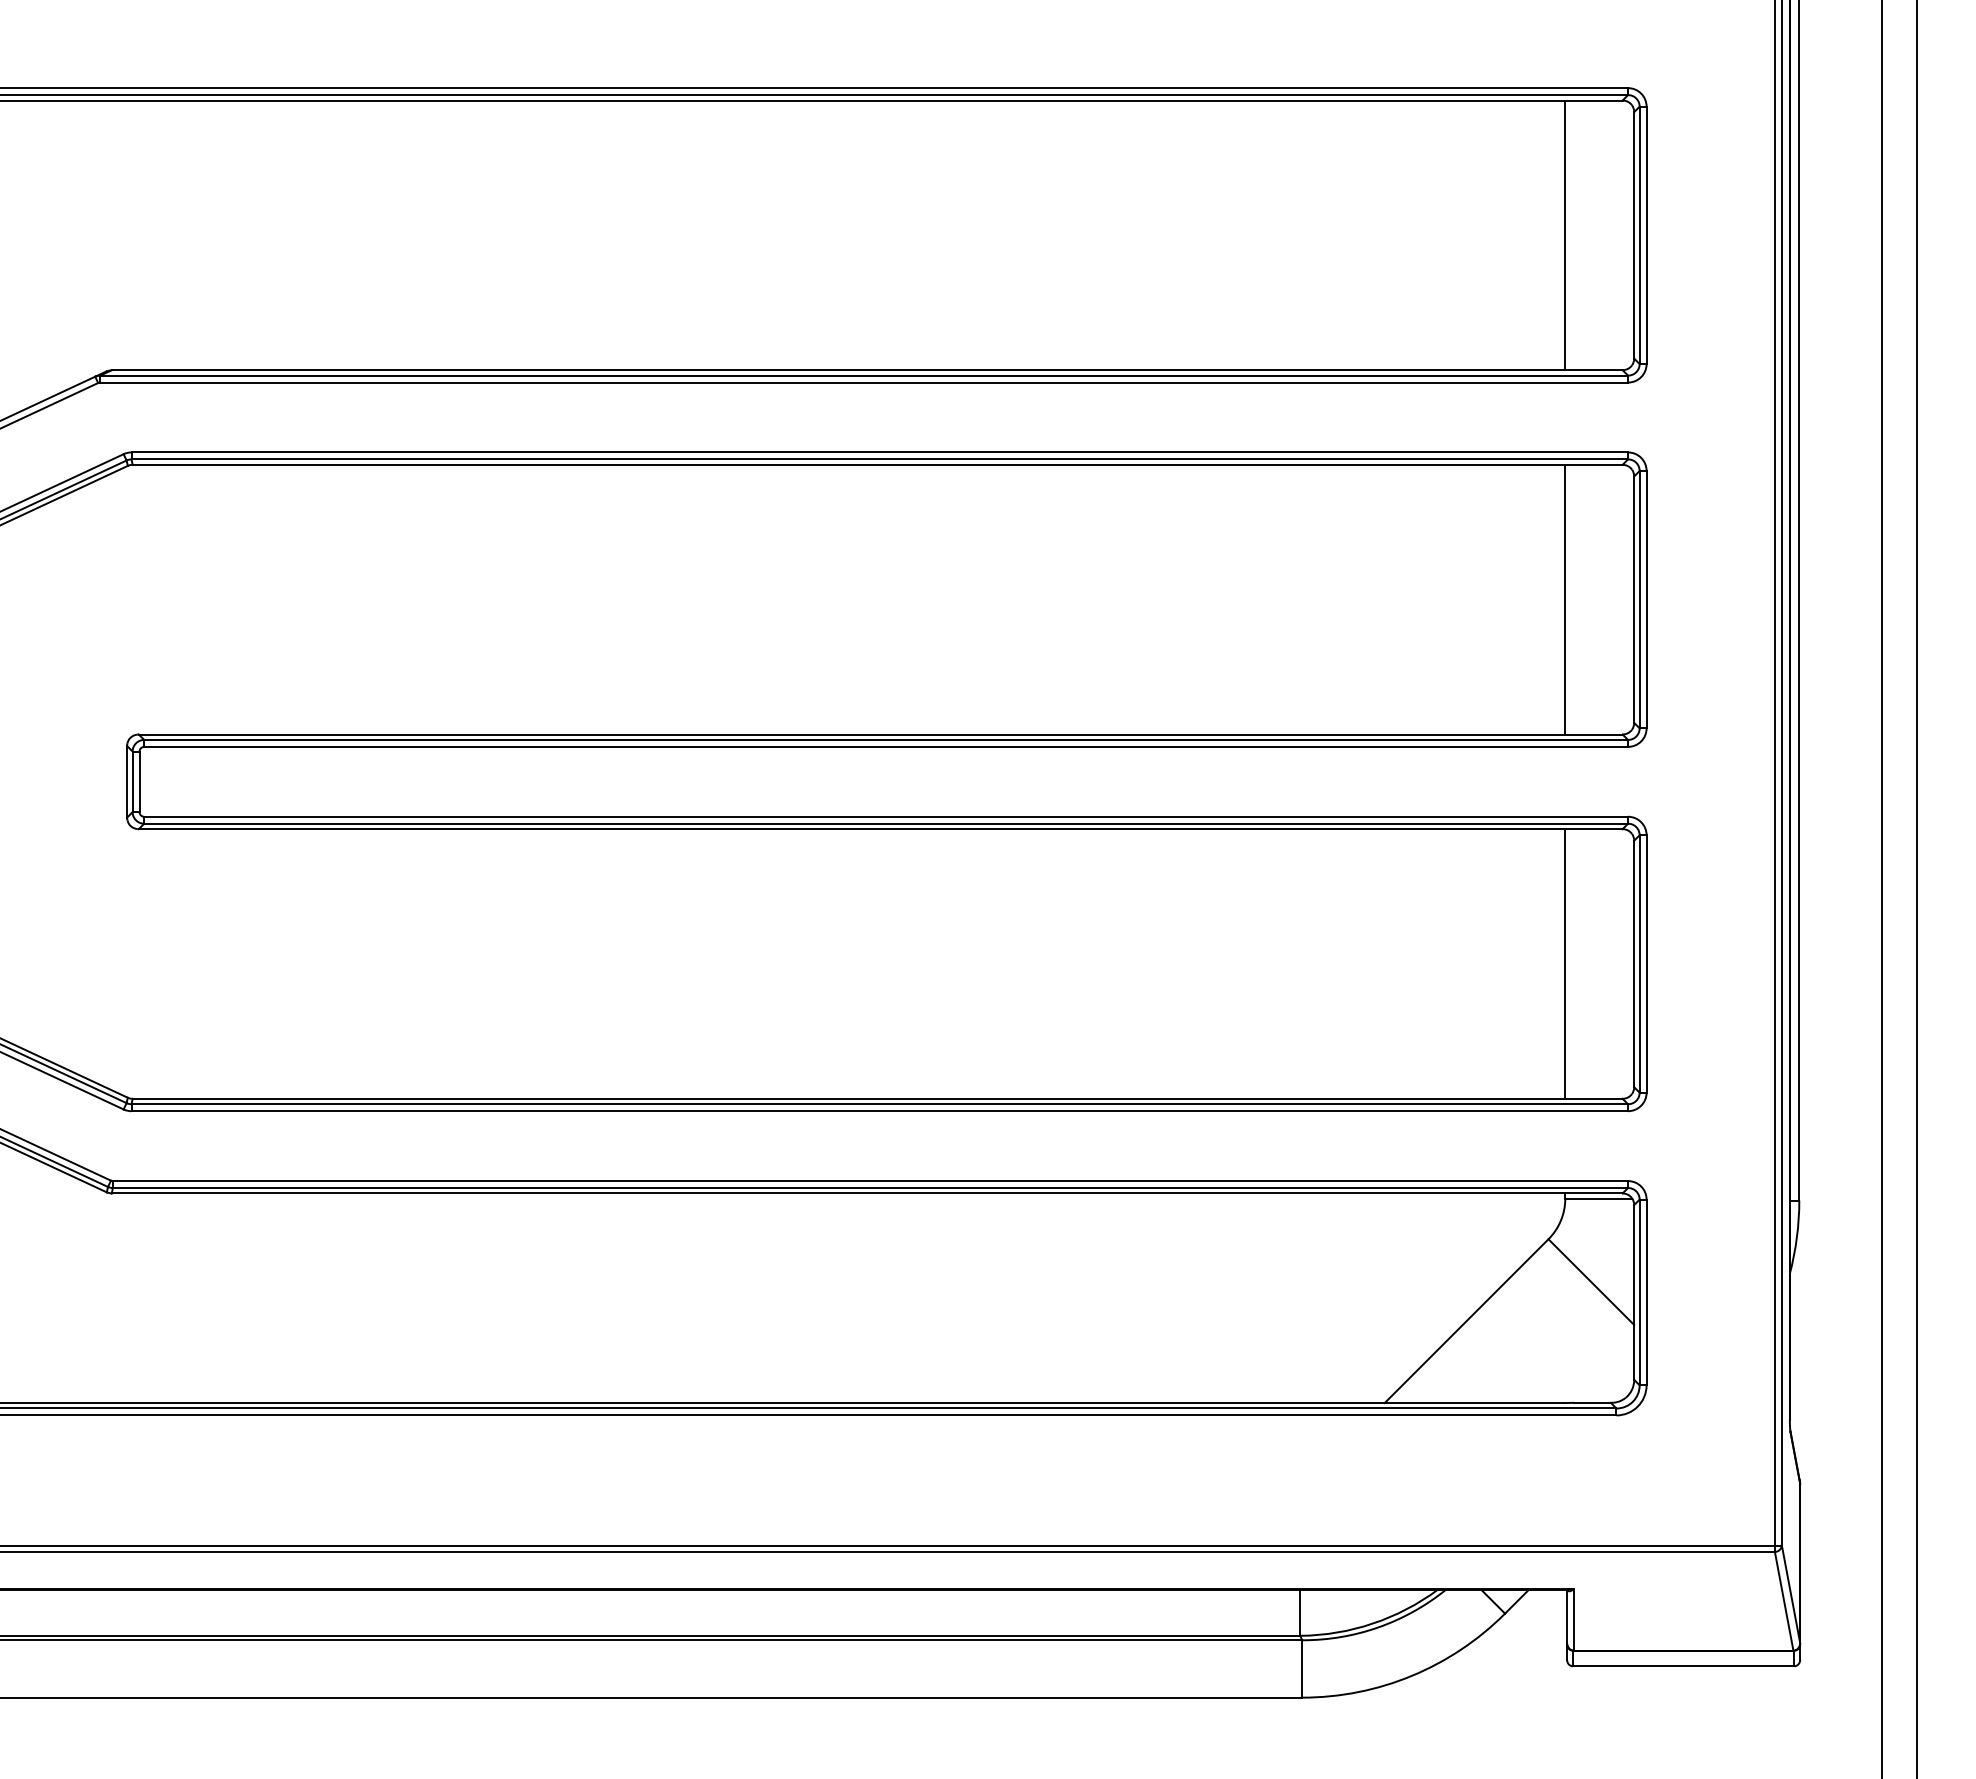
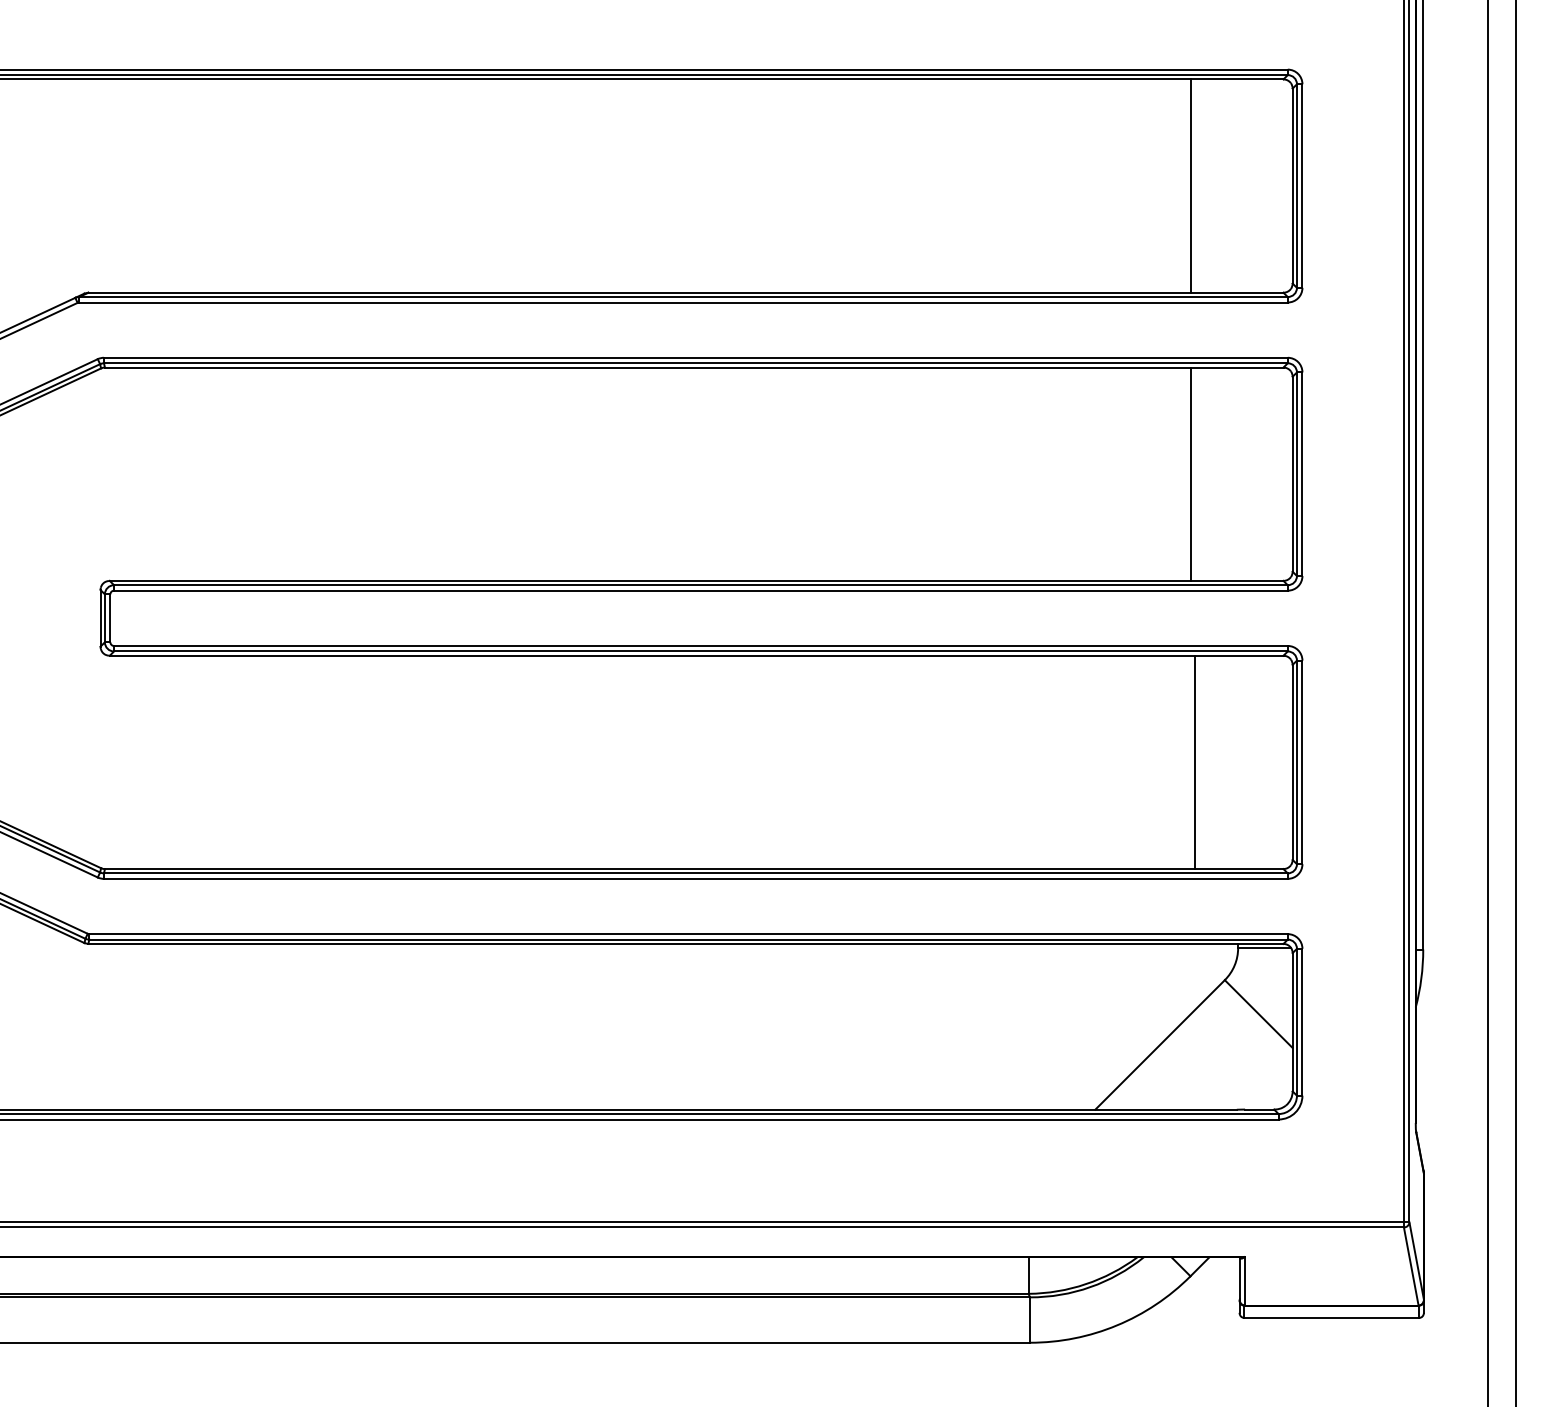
line: (1565, 235) -> (1190, 186), moved
line: (1565, 599) -> (1190, 474), moved
line: (1565, 963) -> (1195, 762), moved

